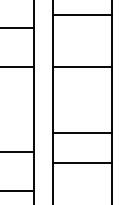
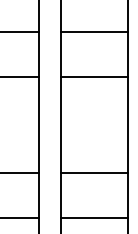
line: (82, 15) -> (94, 32), moved
line: (82, 132) -> (94, 173), moved
line: (82, 162) -> (94, 217), moved

